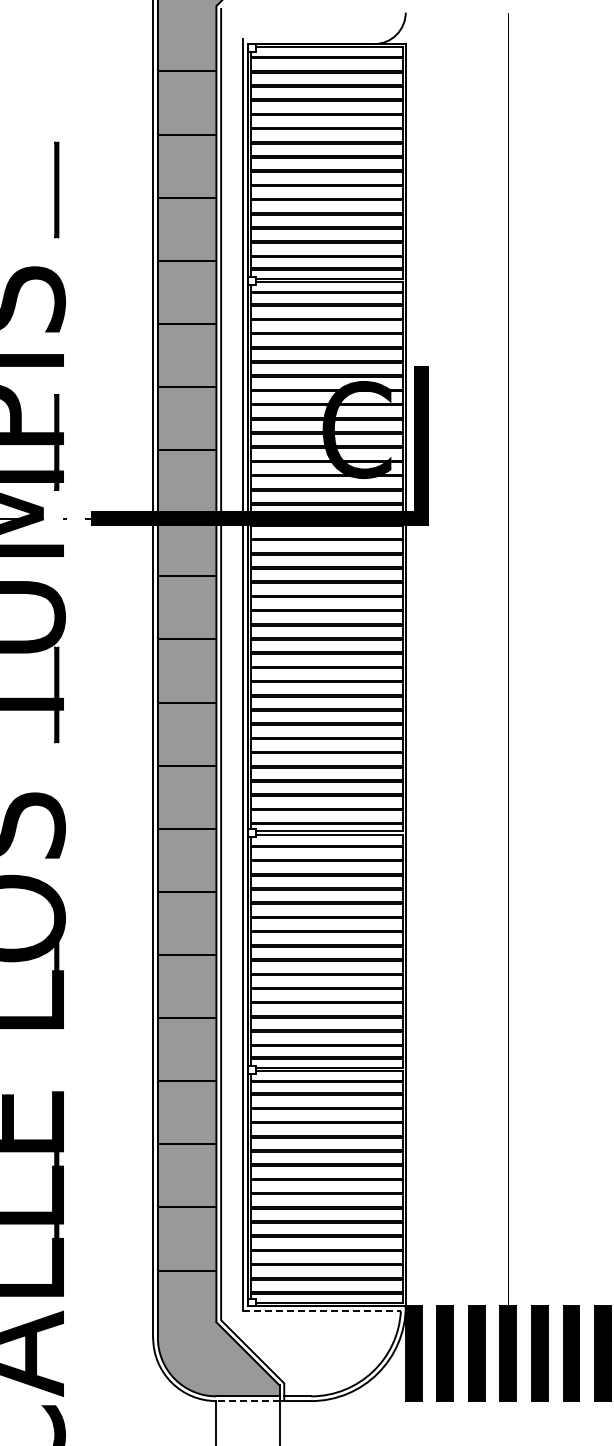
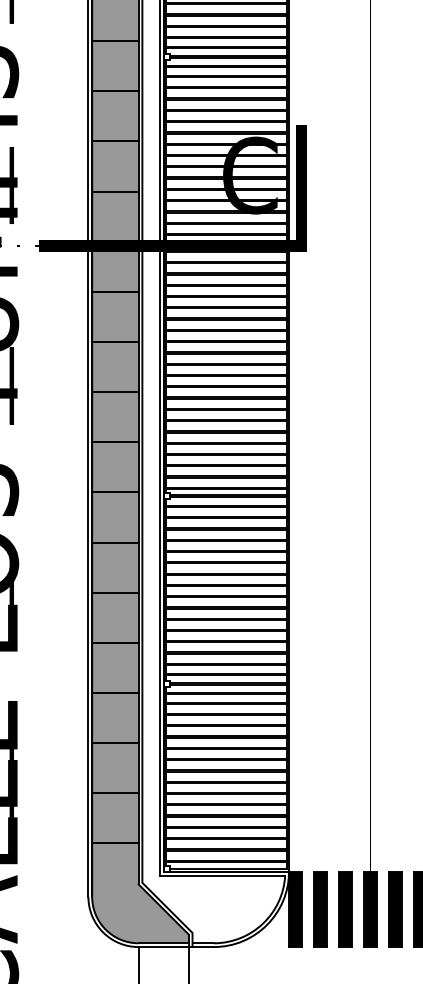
line: (322, 1311) -> (222, 875), dashed -> solid
line: (247, 1401) -> (163, 947), dashed -> solid

